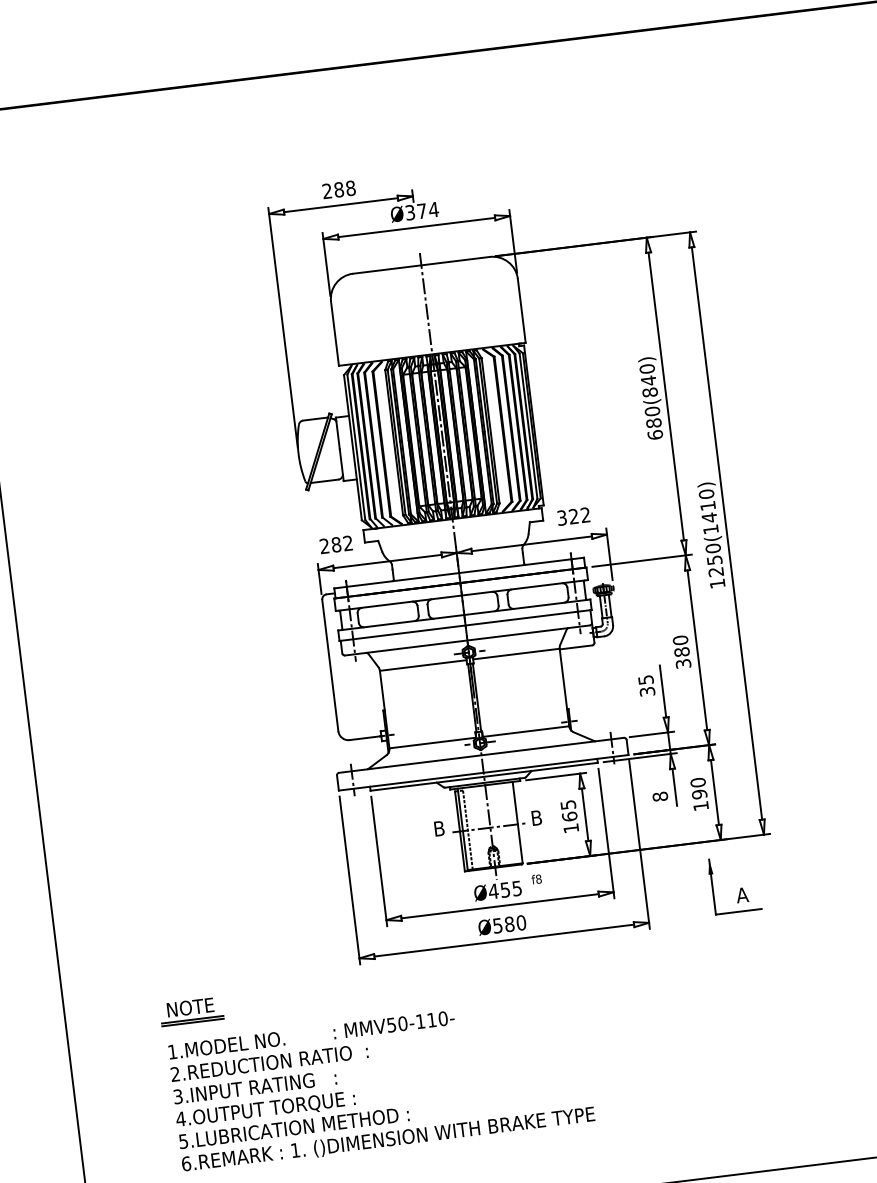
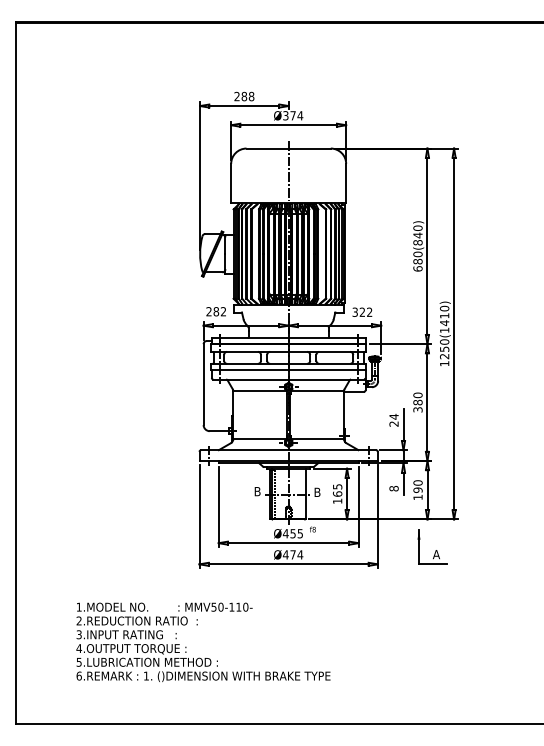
text: (645, 686) -> (393, 420), 35 -> 24
text: (508, 923) -> (292, 554), Ø580 -> Ø474
part: (191, 1012) -> (93, 584), removed

